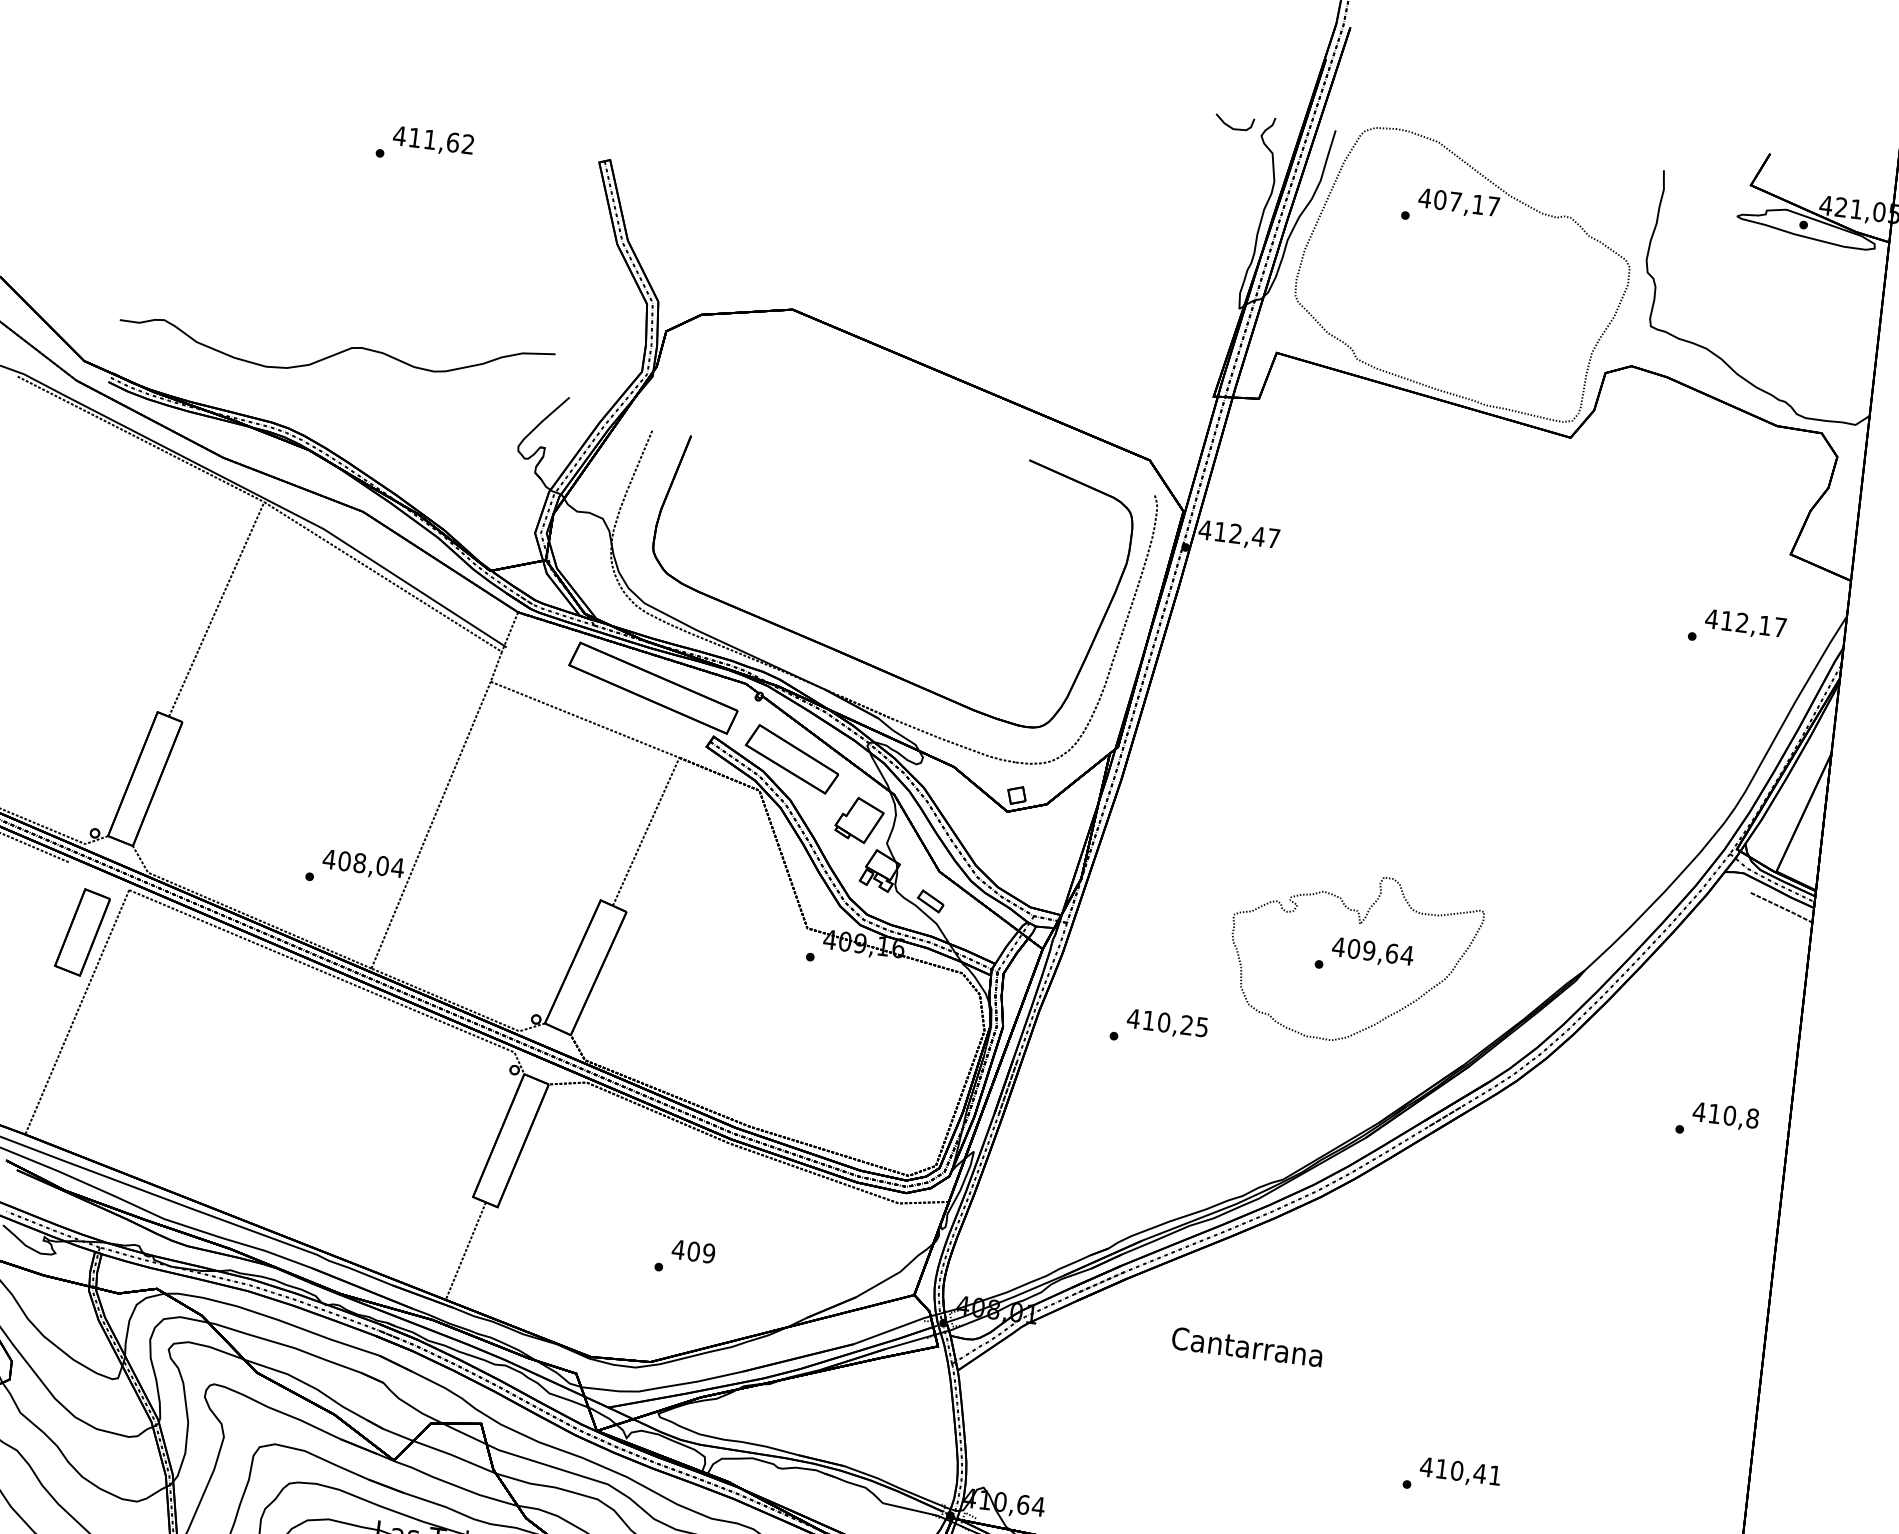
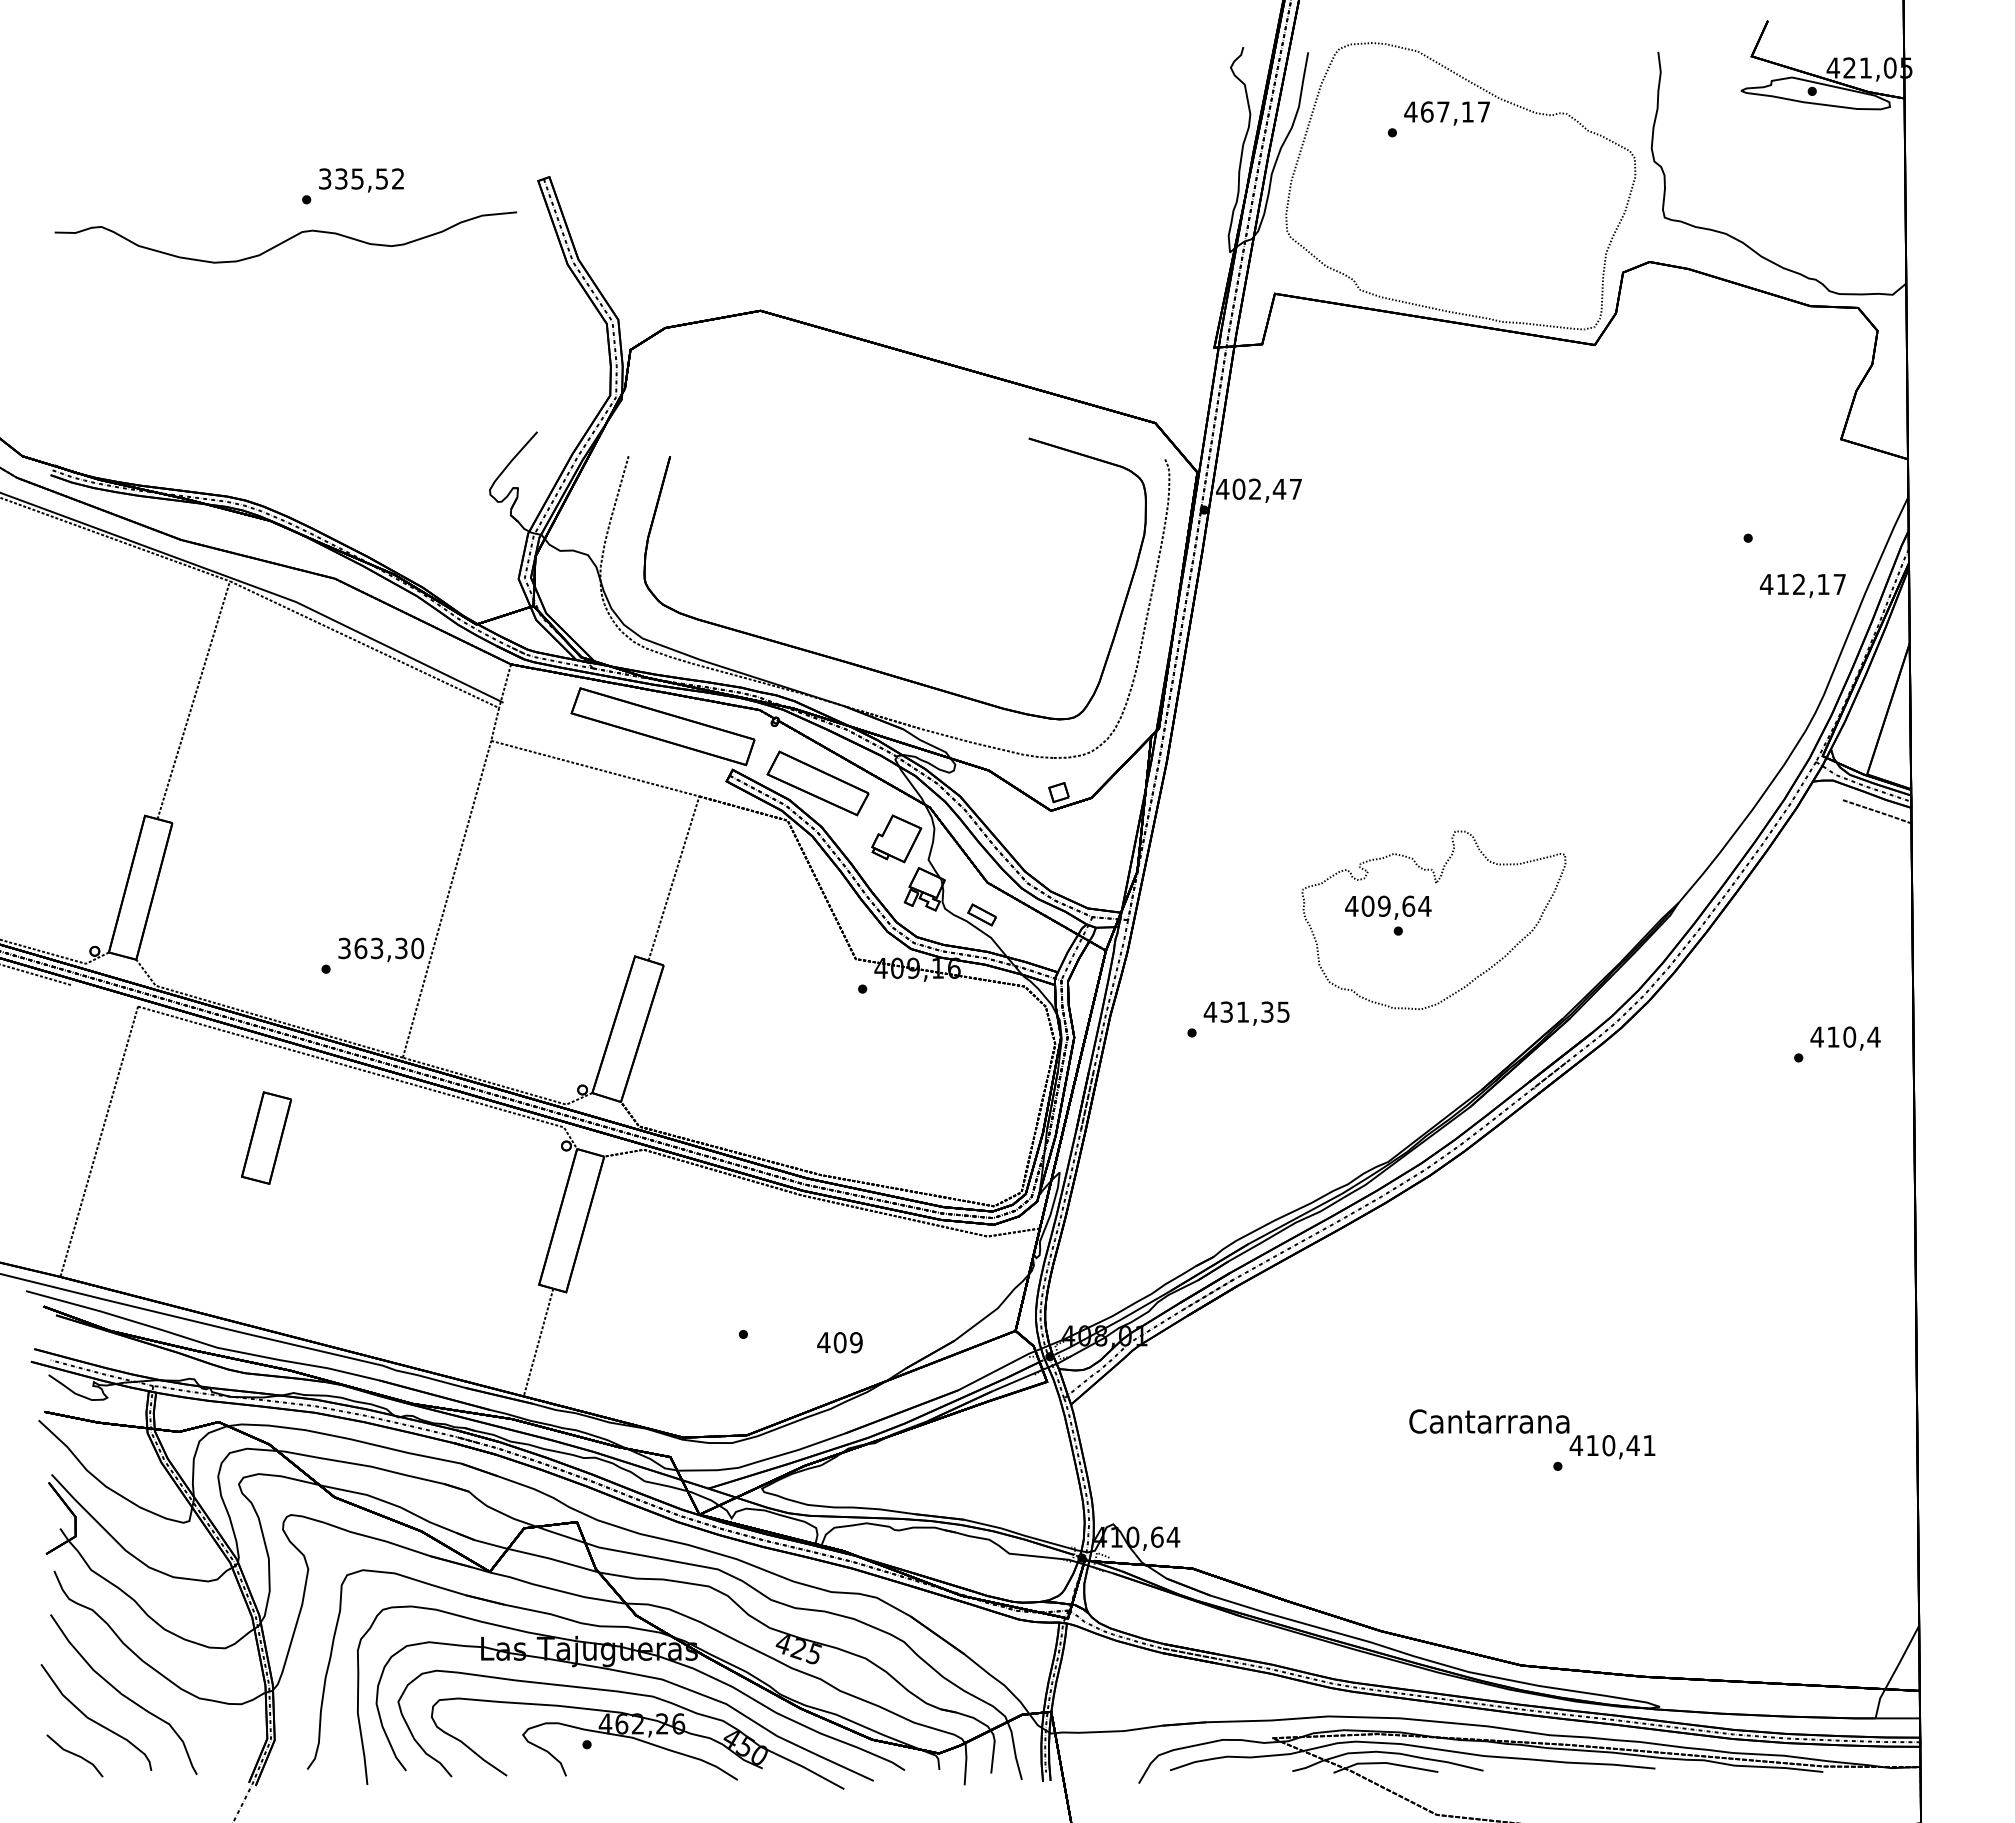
curve: (1230, 126) -> (1197, 61), removed
text: (426, 138) -> (353, 178), 411,62 -> 335,52
text: (1439, 199) -> (1426, 111), 407,17 -> 467,17
curve: (336, 353) -> (286, 239), moved
text: (1220, 531) -> (1238, 488), 412,47 -> 402,47
text: (1745, 624) -> (1802, 585), moved
text: (363, 863) -> (380, 948), 408,04 -> 363,30
part: (82, 931) -> (266, 1137), moved
text: (1373, 952) -> (1388, 907), moved
text: (1167, 1022) -> (1246, 1011), 410,25 -> 431,35
text: (1752, 1117) -> (1873, 1036), 410,8 -> 410,4
text: (693, 1251) -> (839, 1342), moved
text: (1247, 1347) -> (1489, 1421), moved

